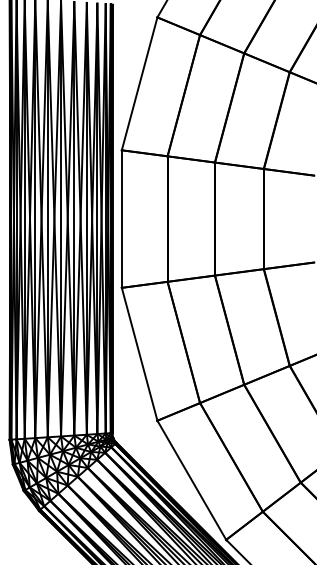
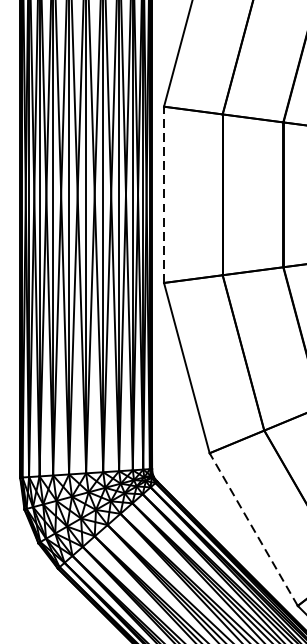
line: (121, 219) -> (163, 195), solid -> dashed
line: (191, 480) -> (253, 529), solid -> dashed

